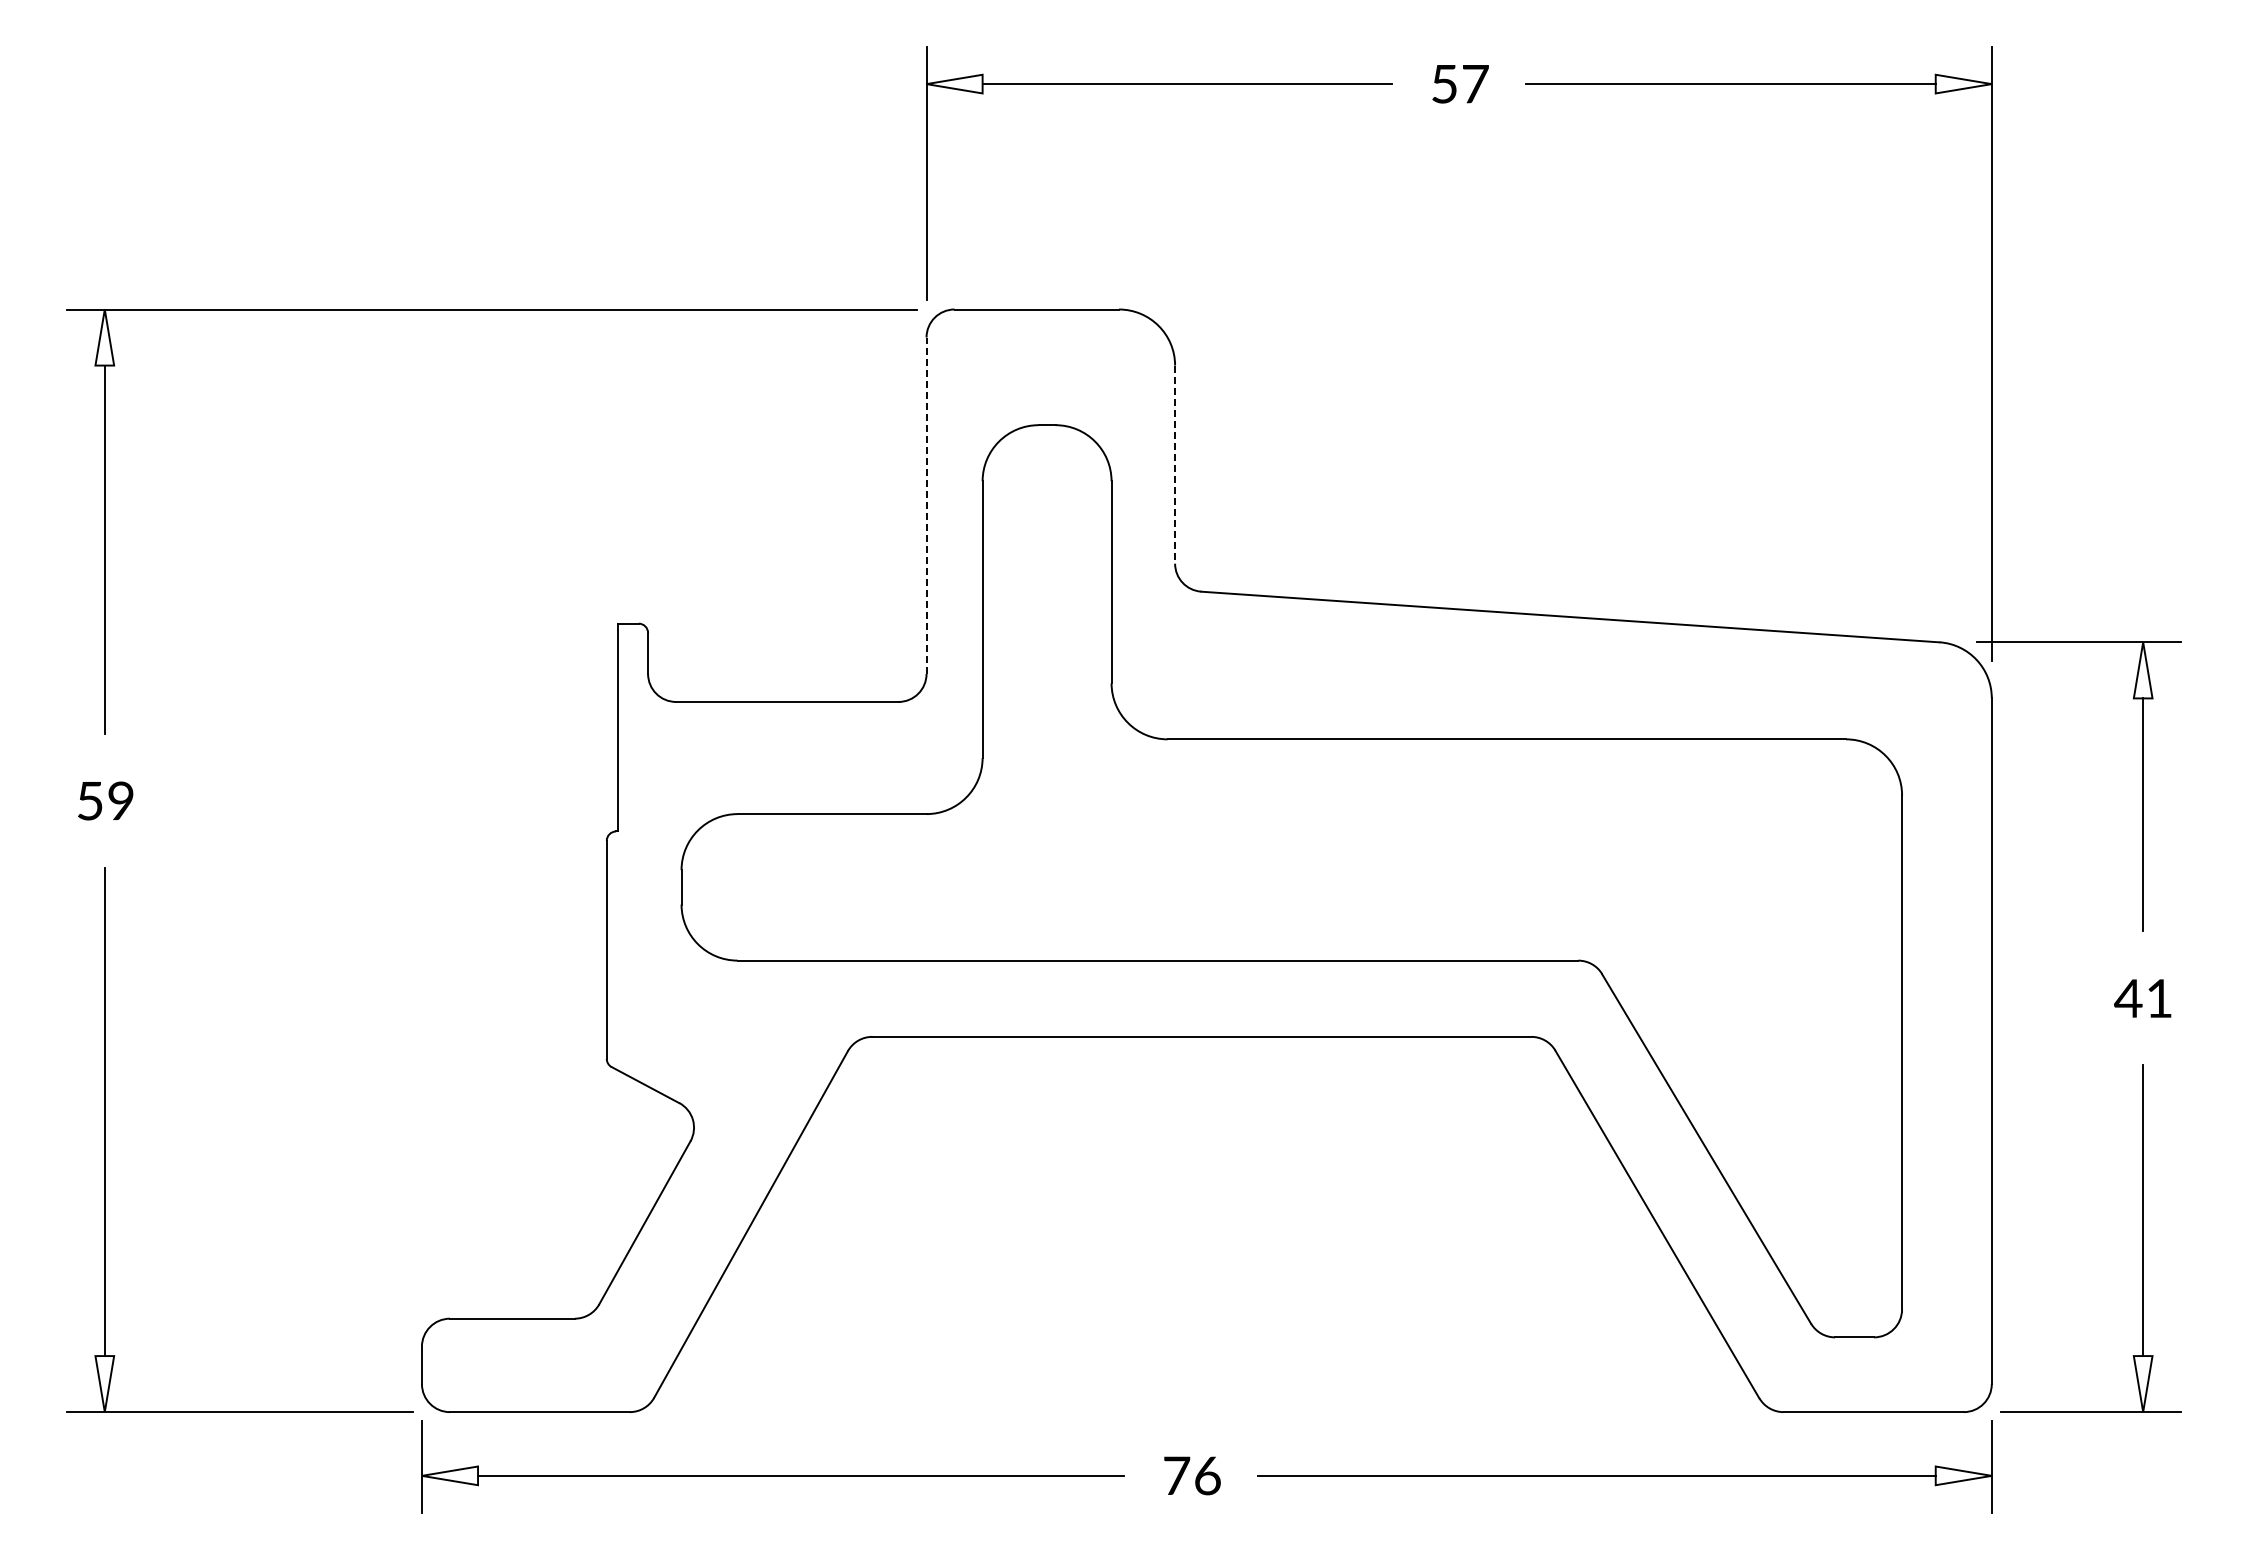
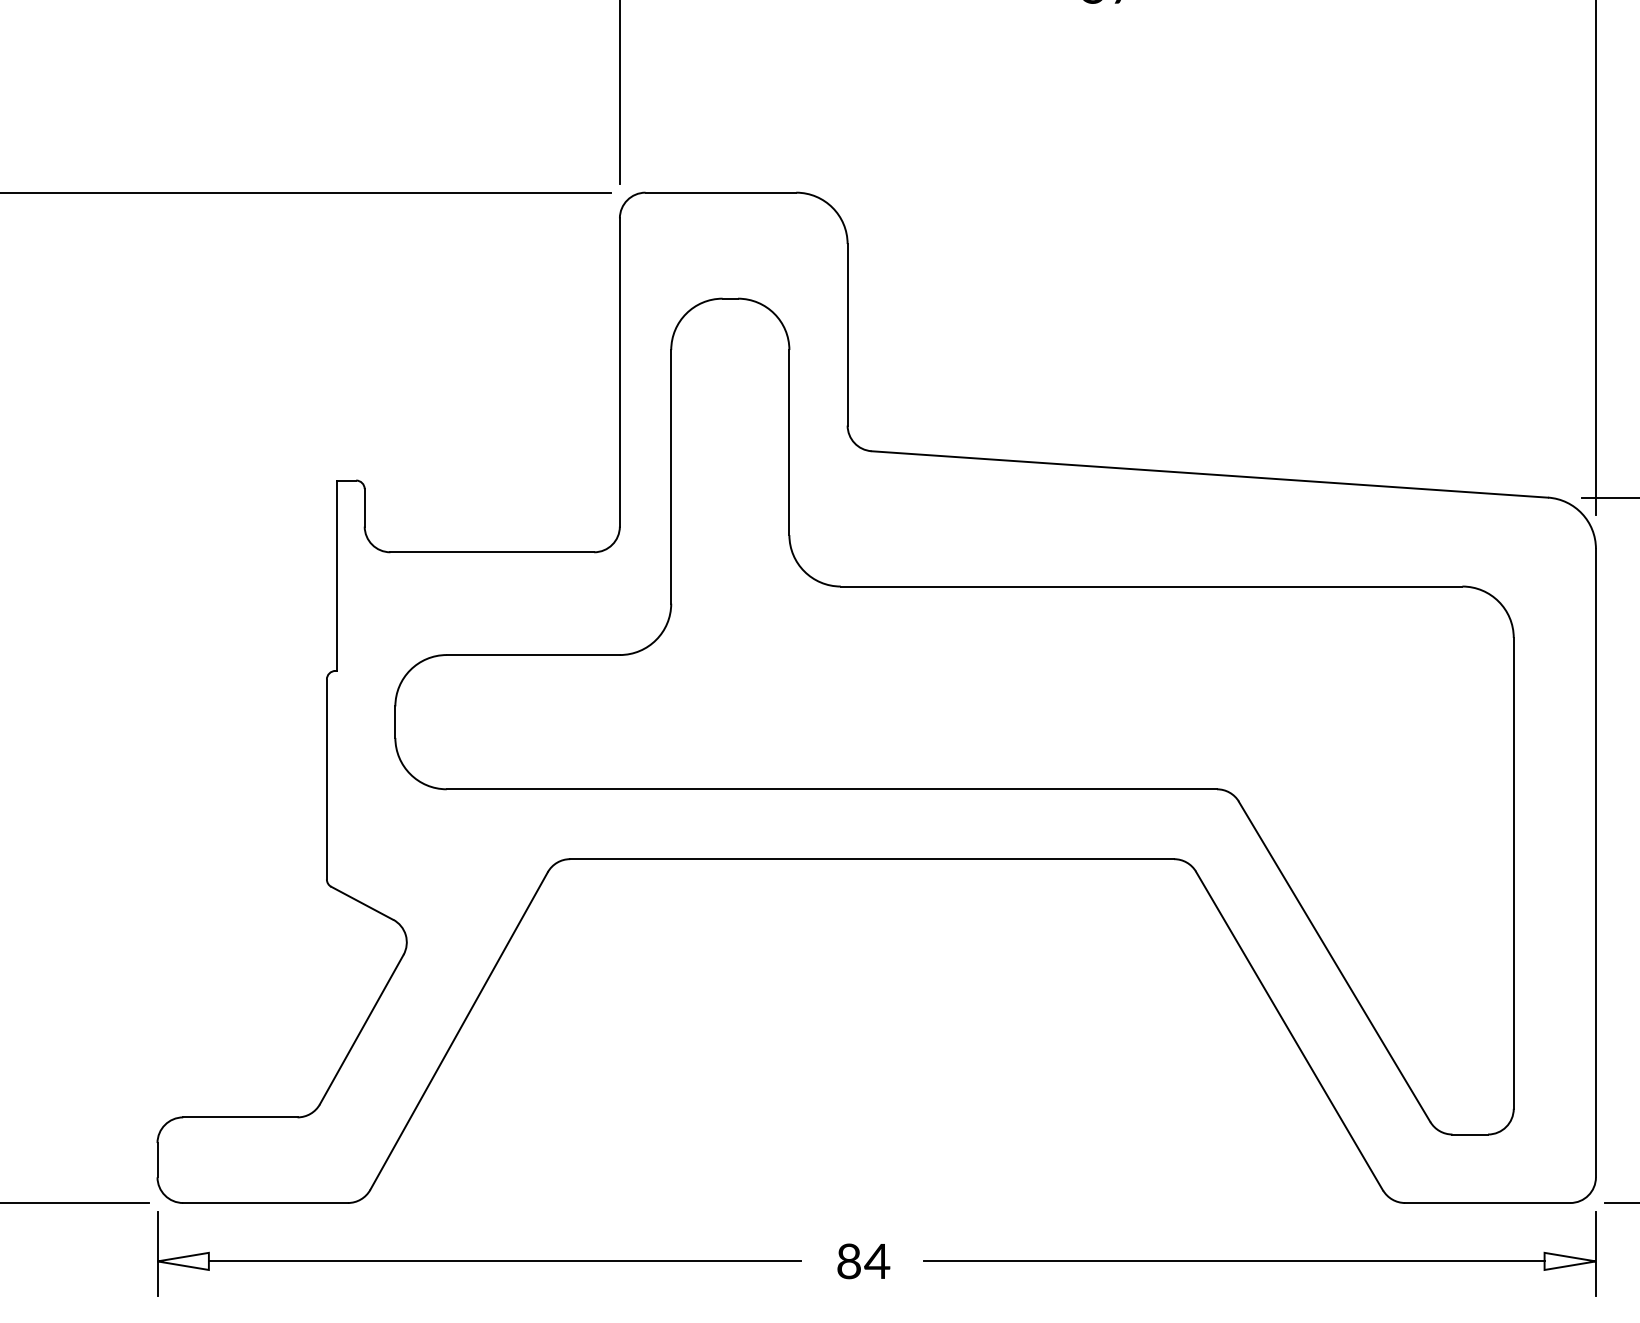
line: (1175, 465) -> (847, 335), dashed -> solid
line: (926, 505) -> (619, 372), dashed -> solid
text: (1192, 1475) -> (863, 1261), 76 -> 84

